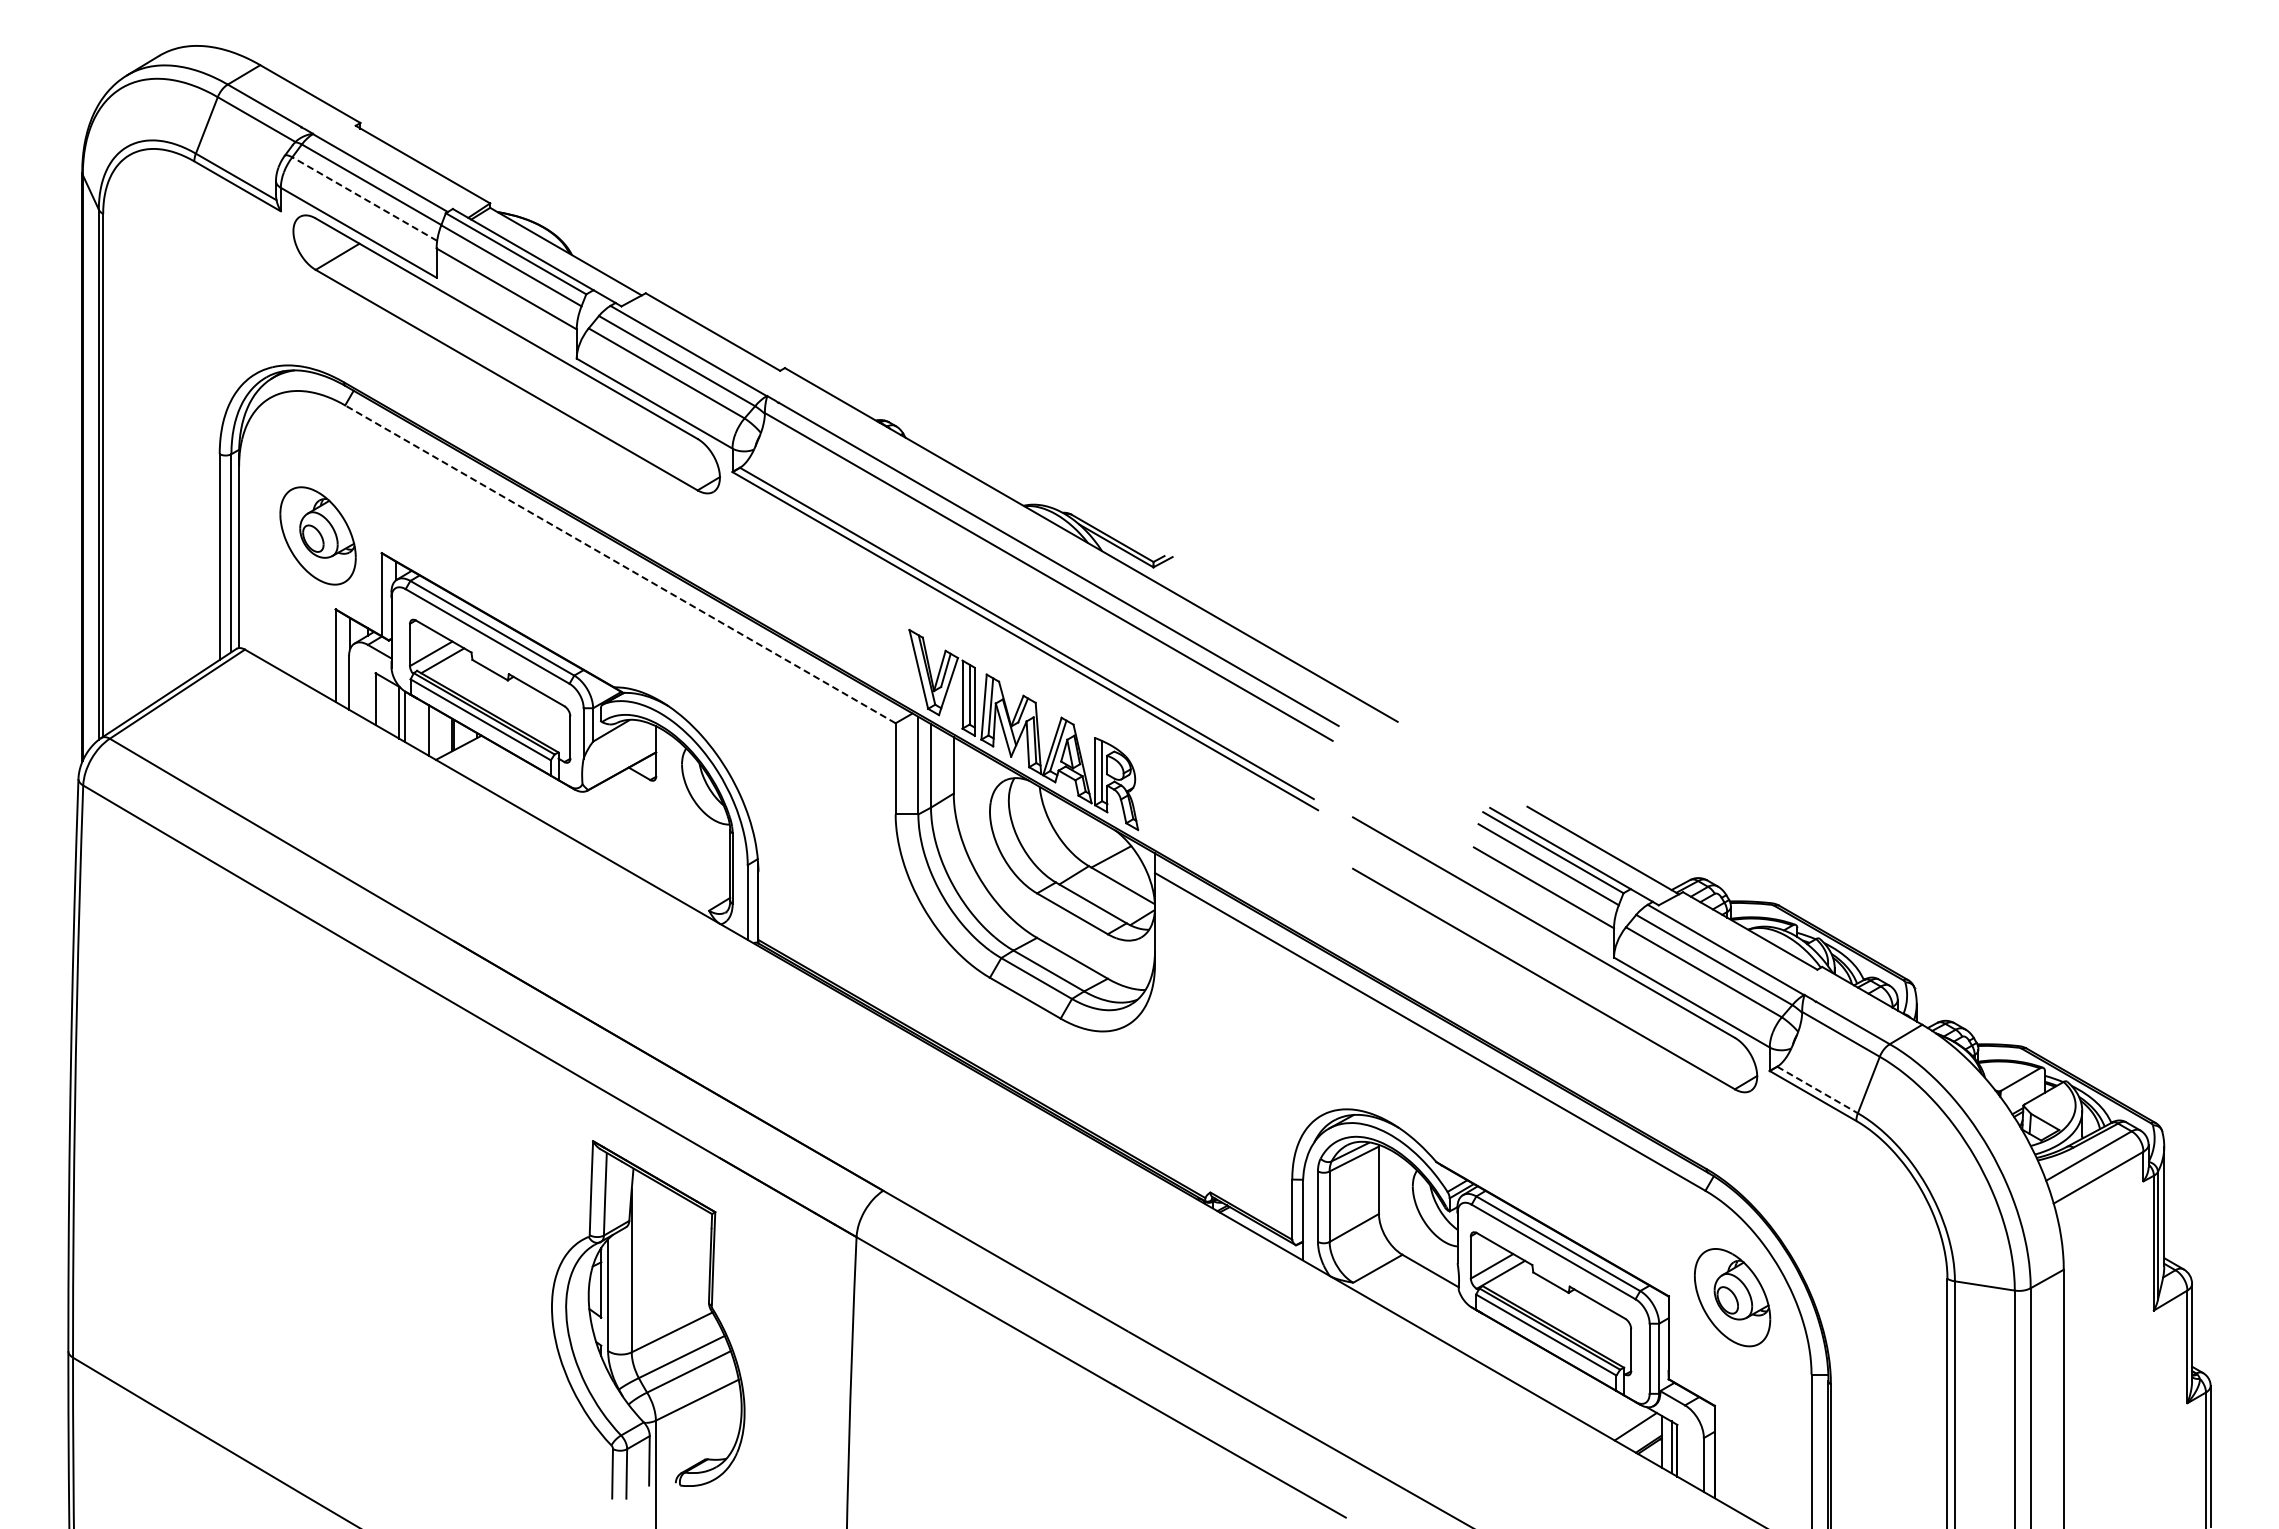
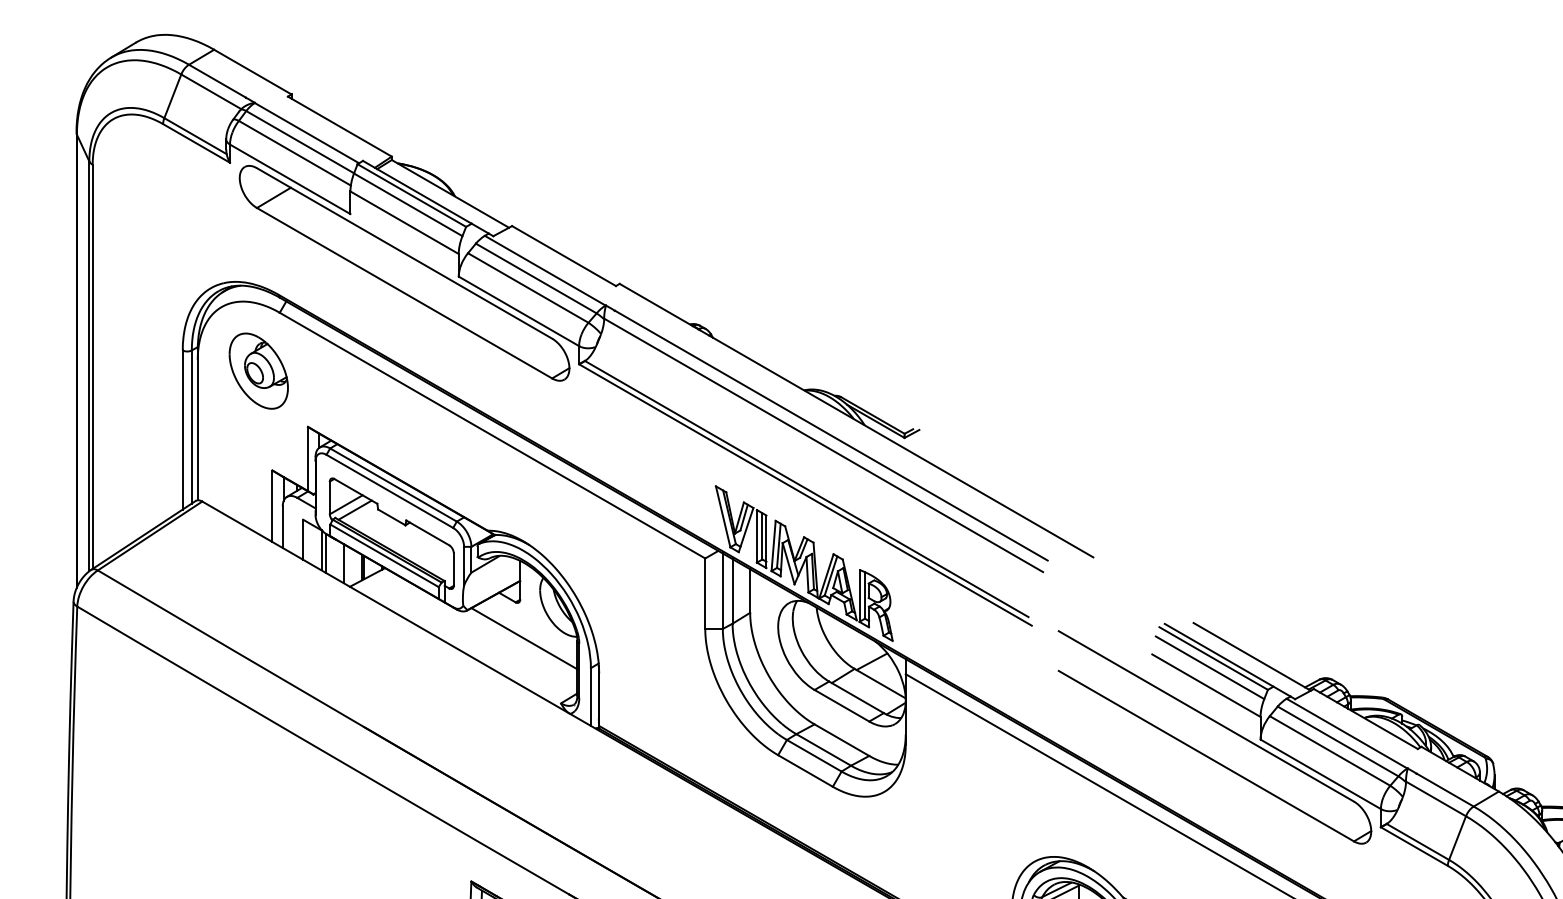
line: (364, 199) -> (294, 153), dashed -> solid
part: (317, 535) -> (258, 370), moved
line: (620, 564) -> (492, 435), dashed -> solid
line: (661, 826) -> (524, 638), added
line: (1817, 1089) -> (1417, 841), dashed -> solid

